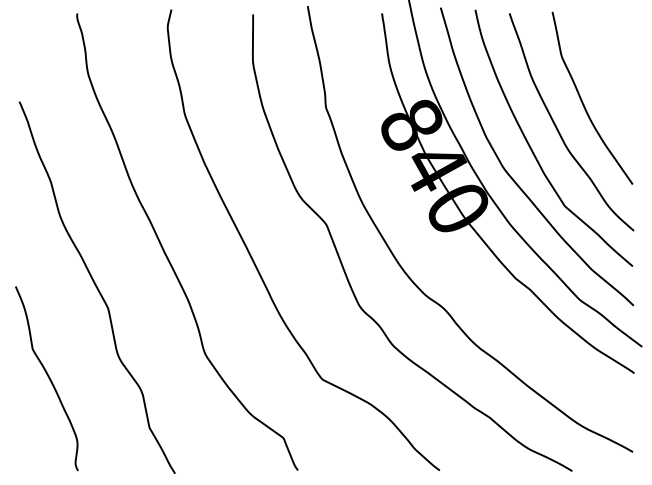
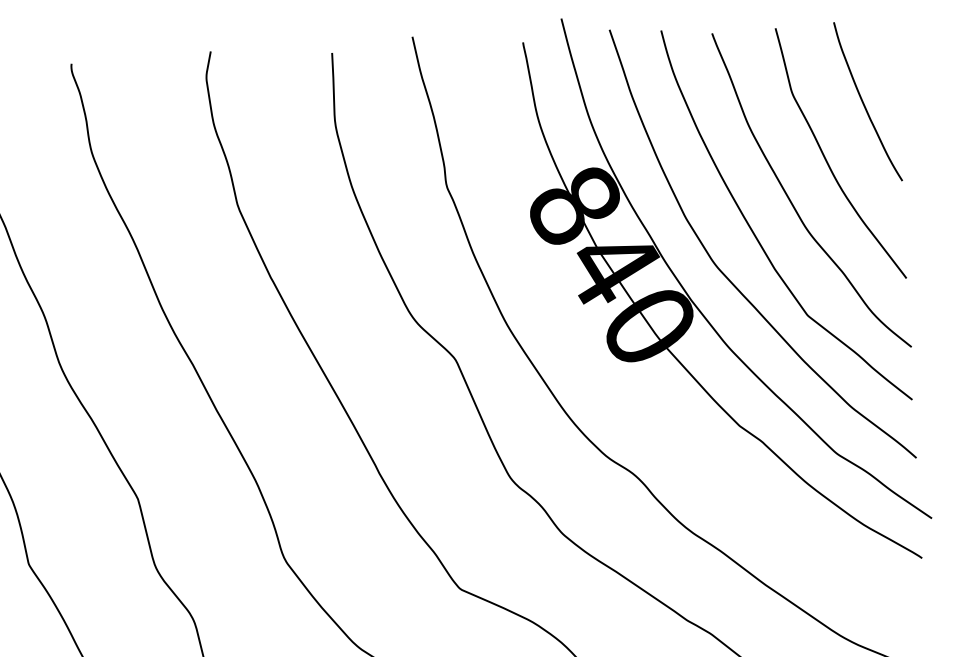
curve: (610, 65) -> (865, 103), added

